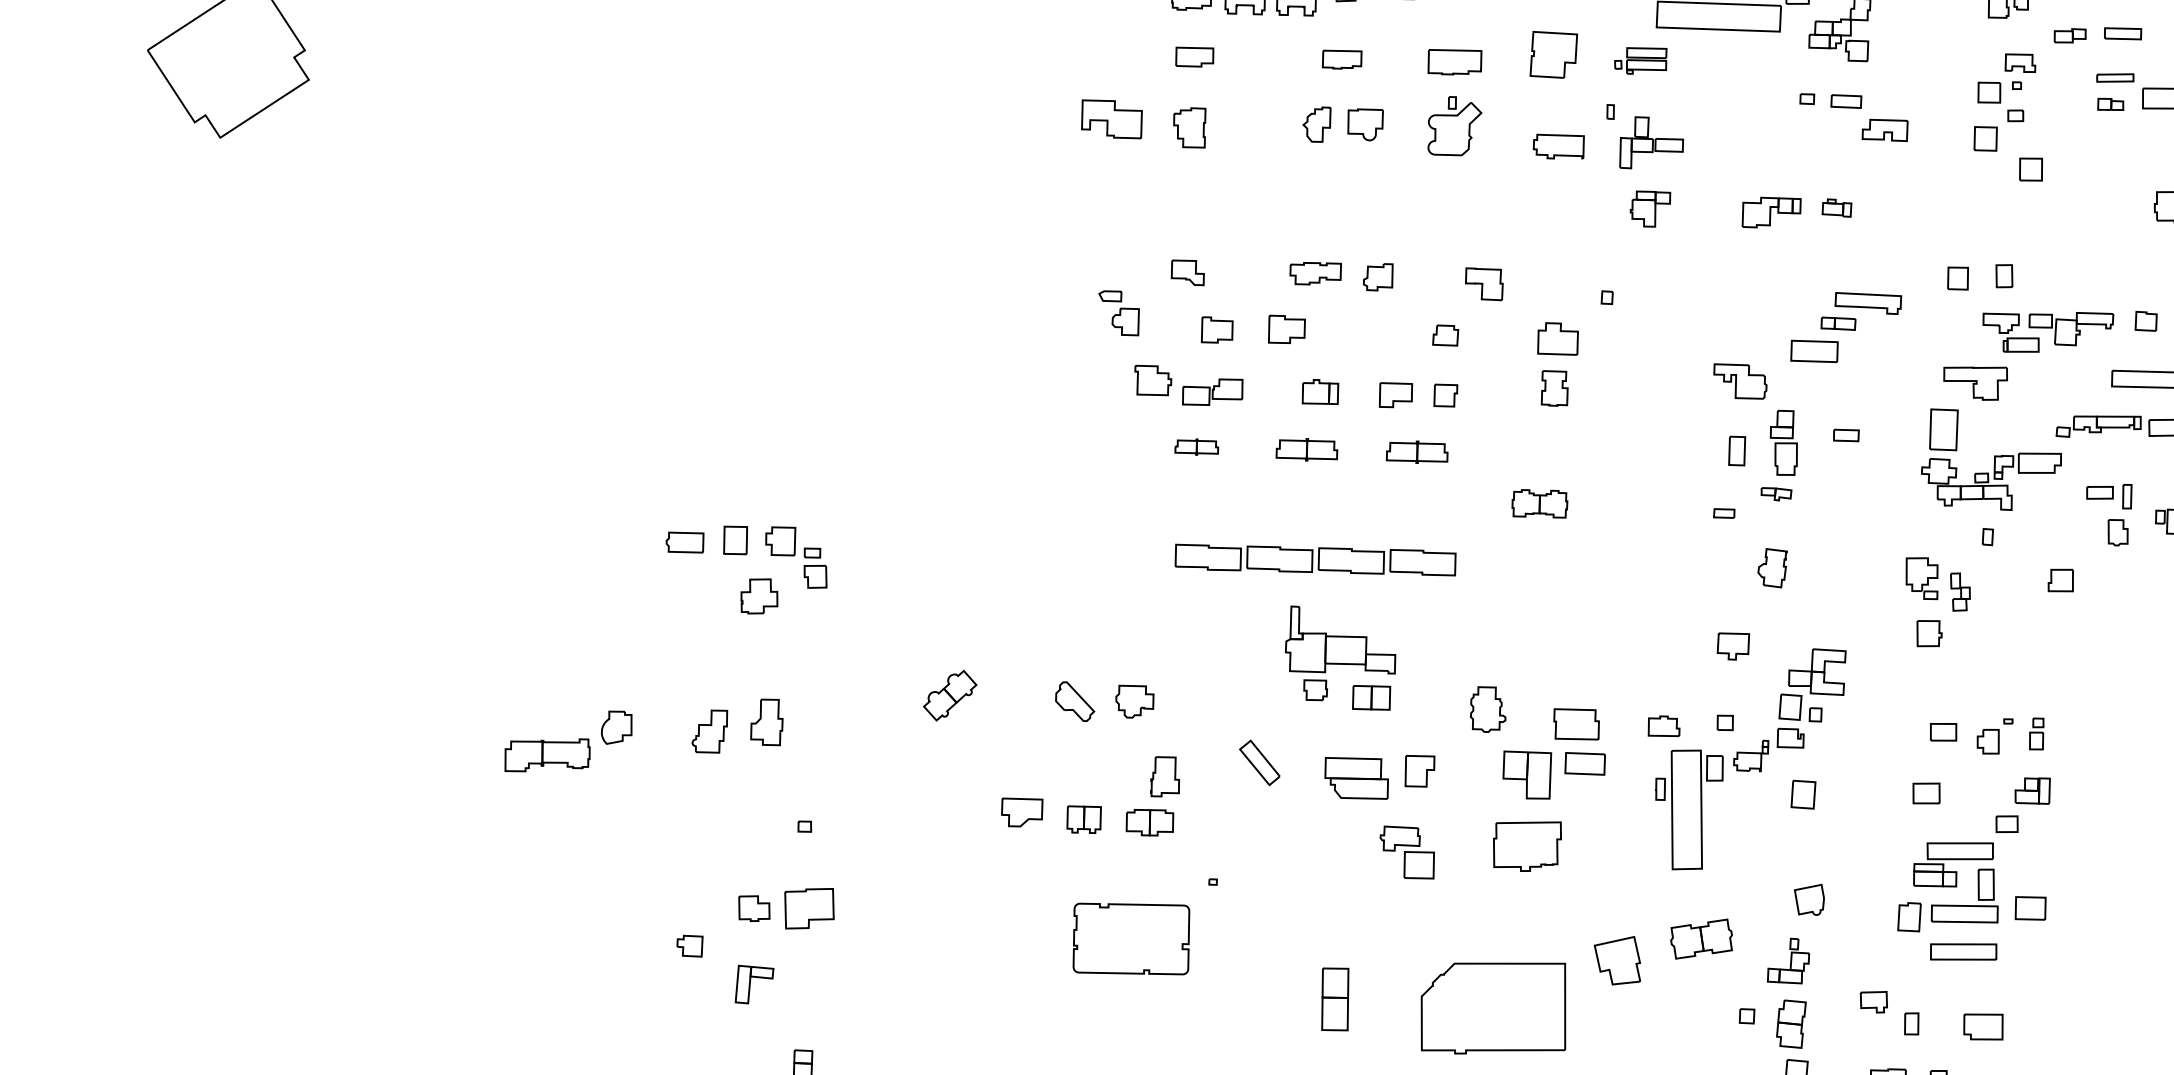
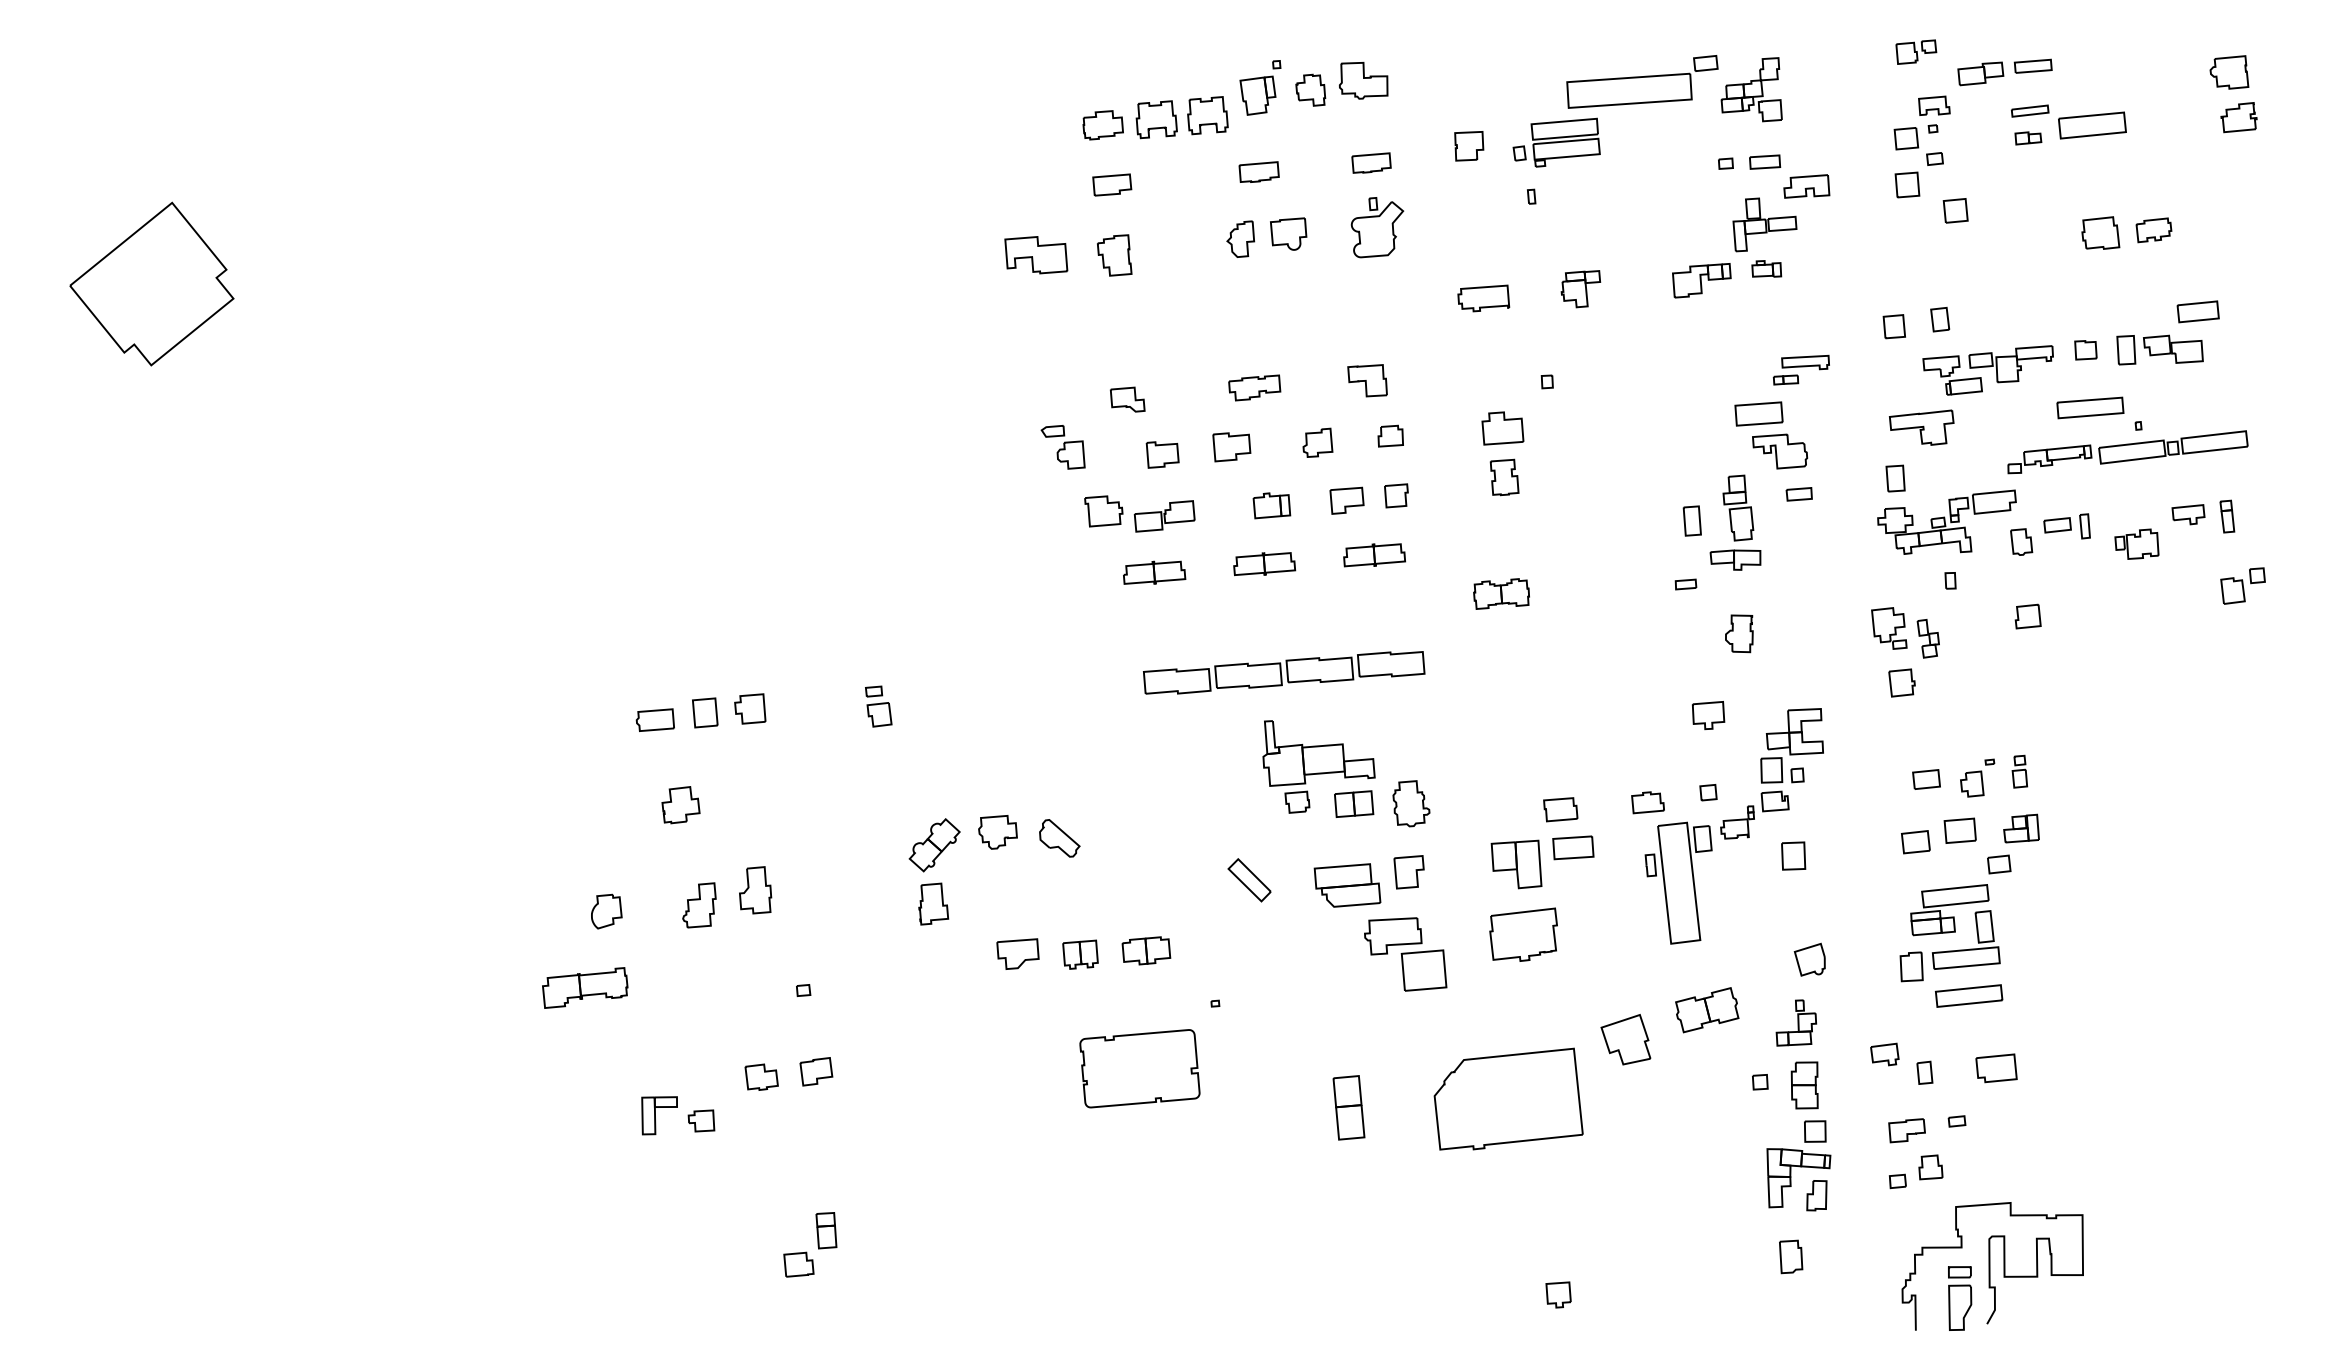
part: (2069, 35) -> (1980, 73), size x1.43
part: (1554, 55) -> (1469, 146), size x0.62
part: (1640, 60) -> (1556, 142), size x1.67
part: (1454, 61) -> (1371, 162), size x0.71
part: (1651, 144) -> (1764, 224), moved
part: (1558, 146) -> (1483, 298), moved
part: (1378, 276) -> (1317, 442), moved
part: (1484, 283) -> (1367, 380), moved
part: (1860, 311) -> (1800, 369), size x0.71
part: (1740, 381) -> (1780, 451), moved
part: (1943, 429) -> (1895, 478), size x0.62
part: (1196, 446) -> (1154, 572), size x1.43
part: (1776, 493) -> (1735, 559), size x1.67
part: (2118, 532) -> (2021, 541), moved
part: (815, 568) -> (878, 706), moved
part: (759, 596) -> (680, 805), moved
part: (1134, 701) -> (997, 832), moved
part: (1488, 709) -> (1411, 803), moved
part: (1576, 724) -> (1560, 809), size x0.71
part: (547, 754) -> (585, 987), moved
part: (1165, 776) -> (933, 903), moved
part: (1407, 852) -> (1405, 954), size x1.43
part: (809, 908) -> (816, 1071), size x0.62
part: (2029, 908) -> (1959, 830), moved
part: (754, 985) -> (659, 1115), moved

